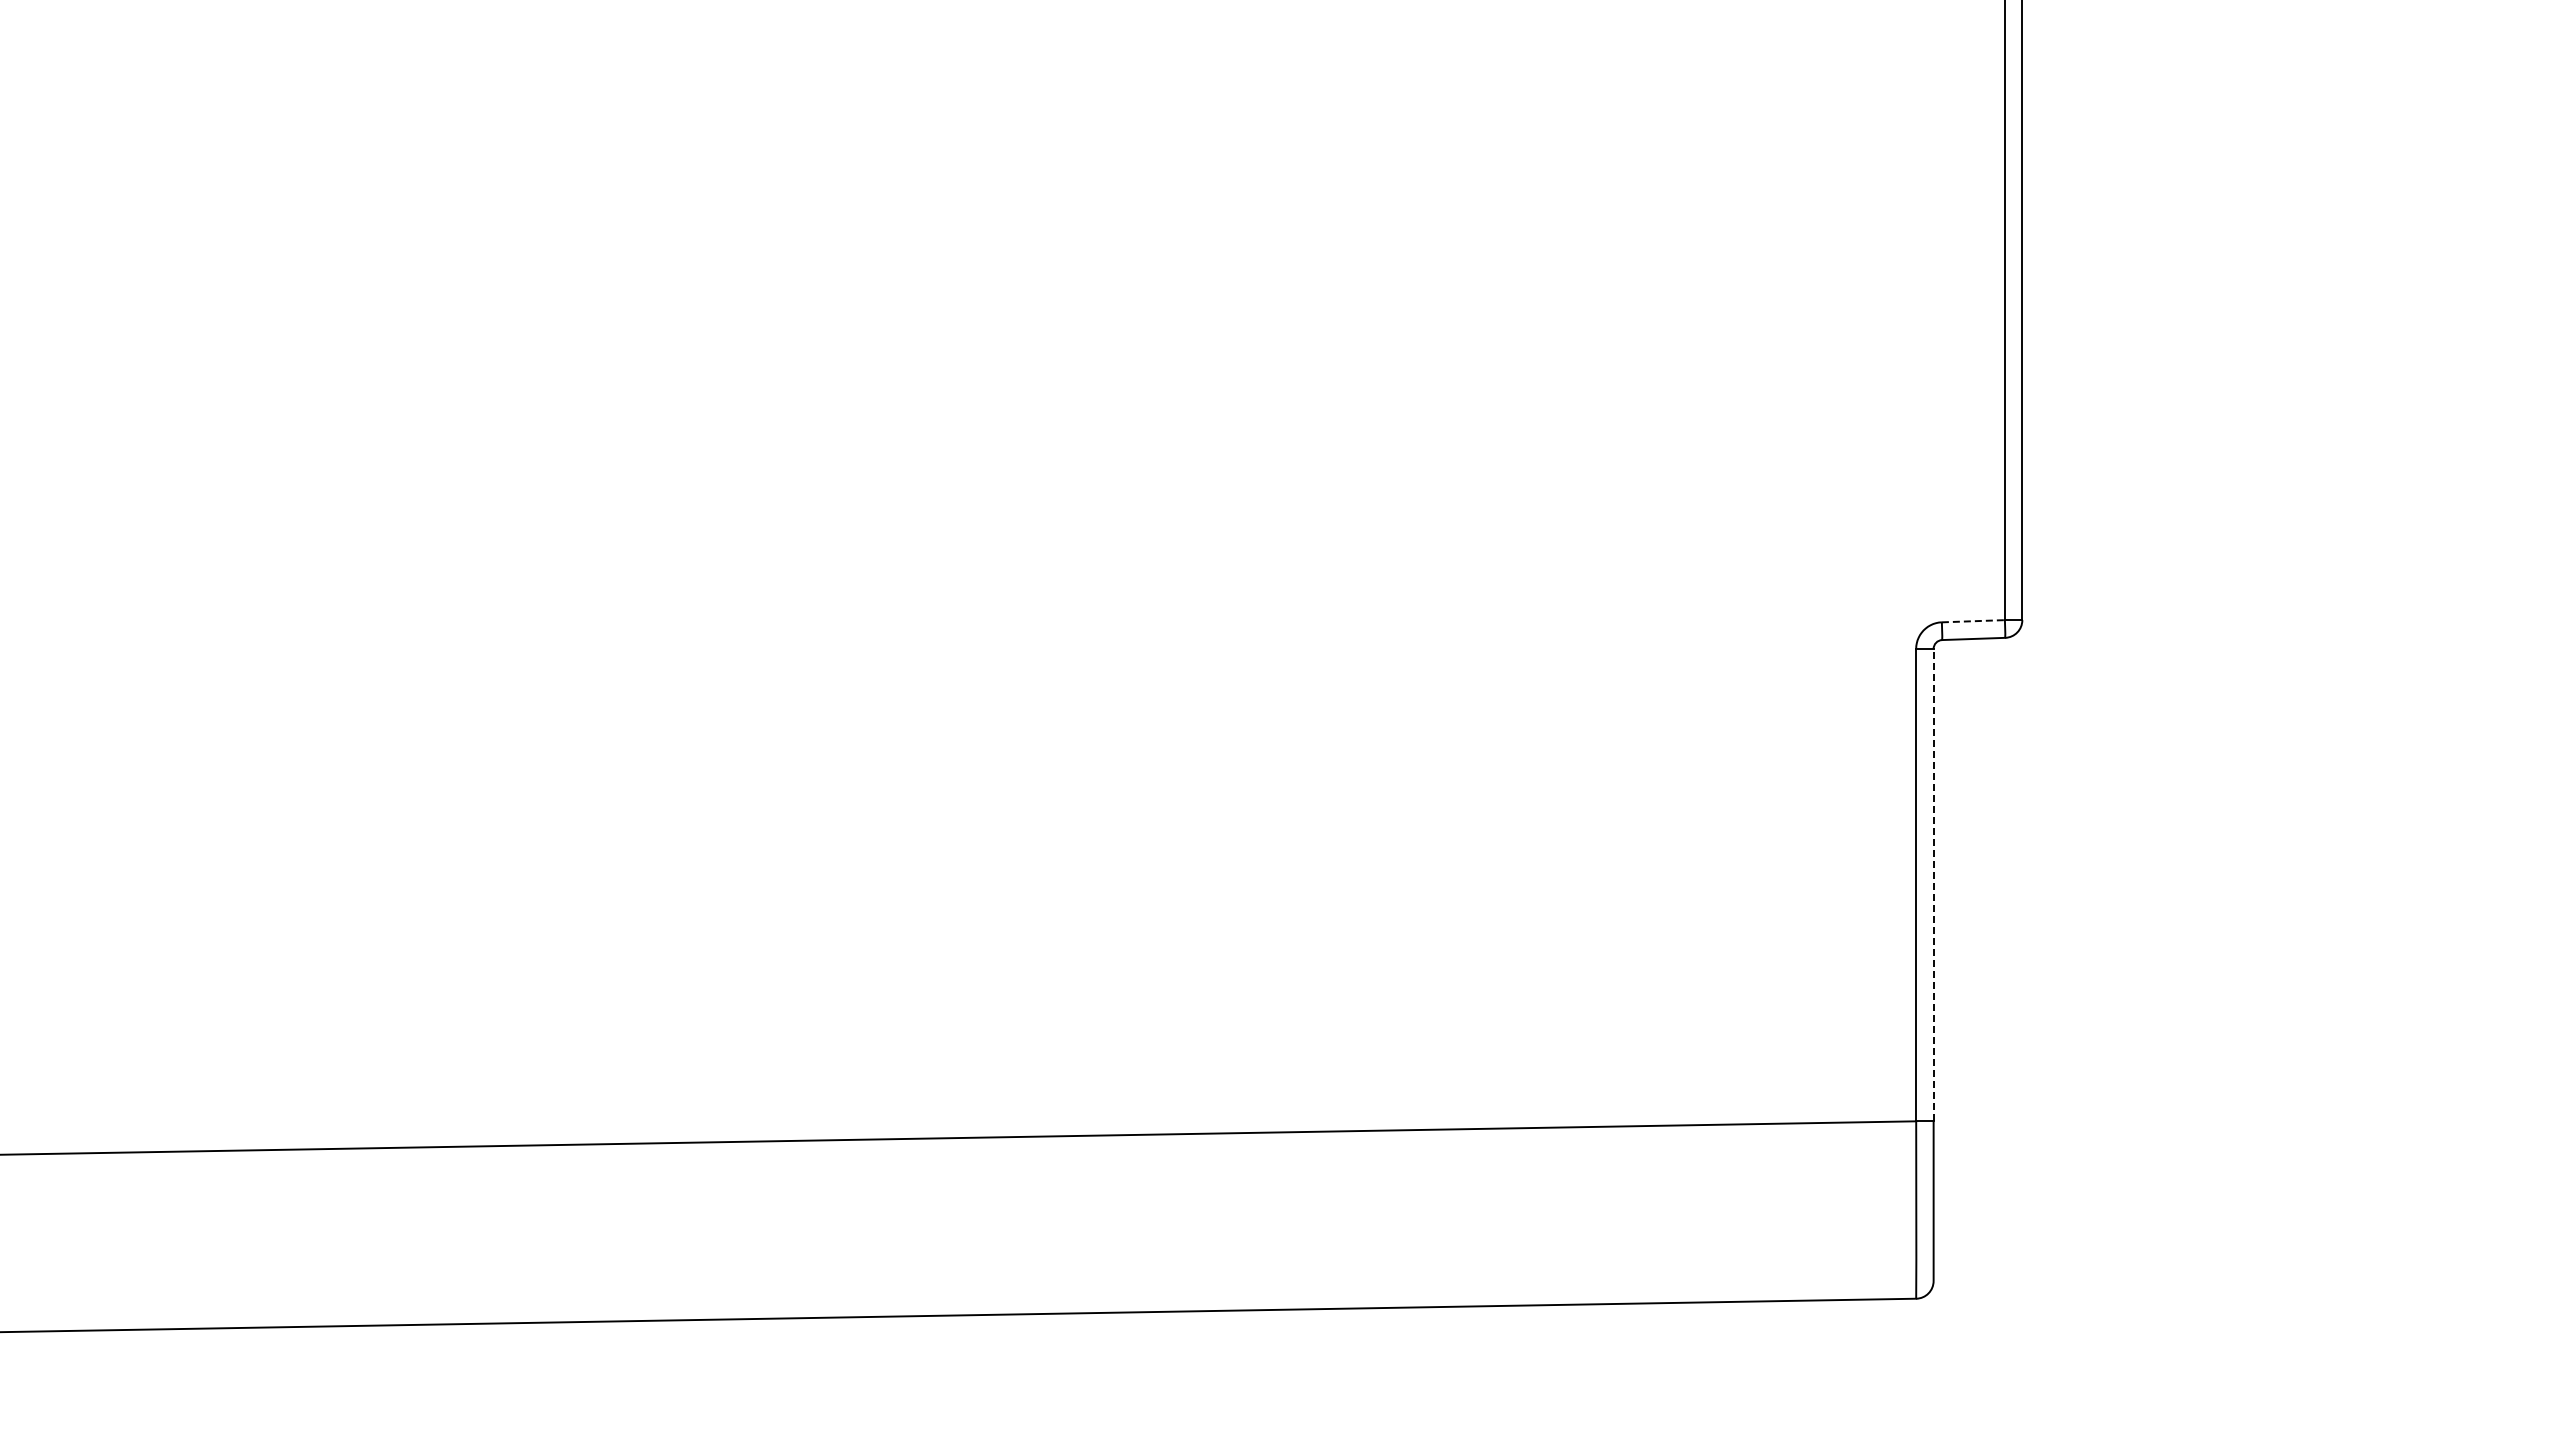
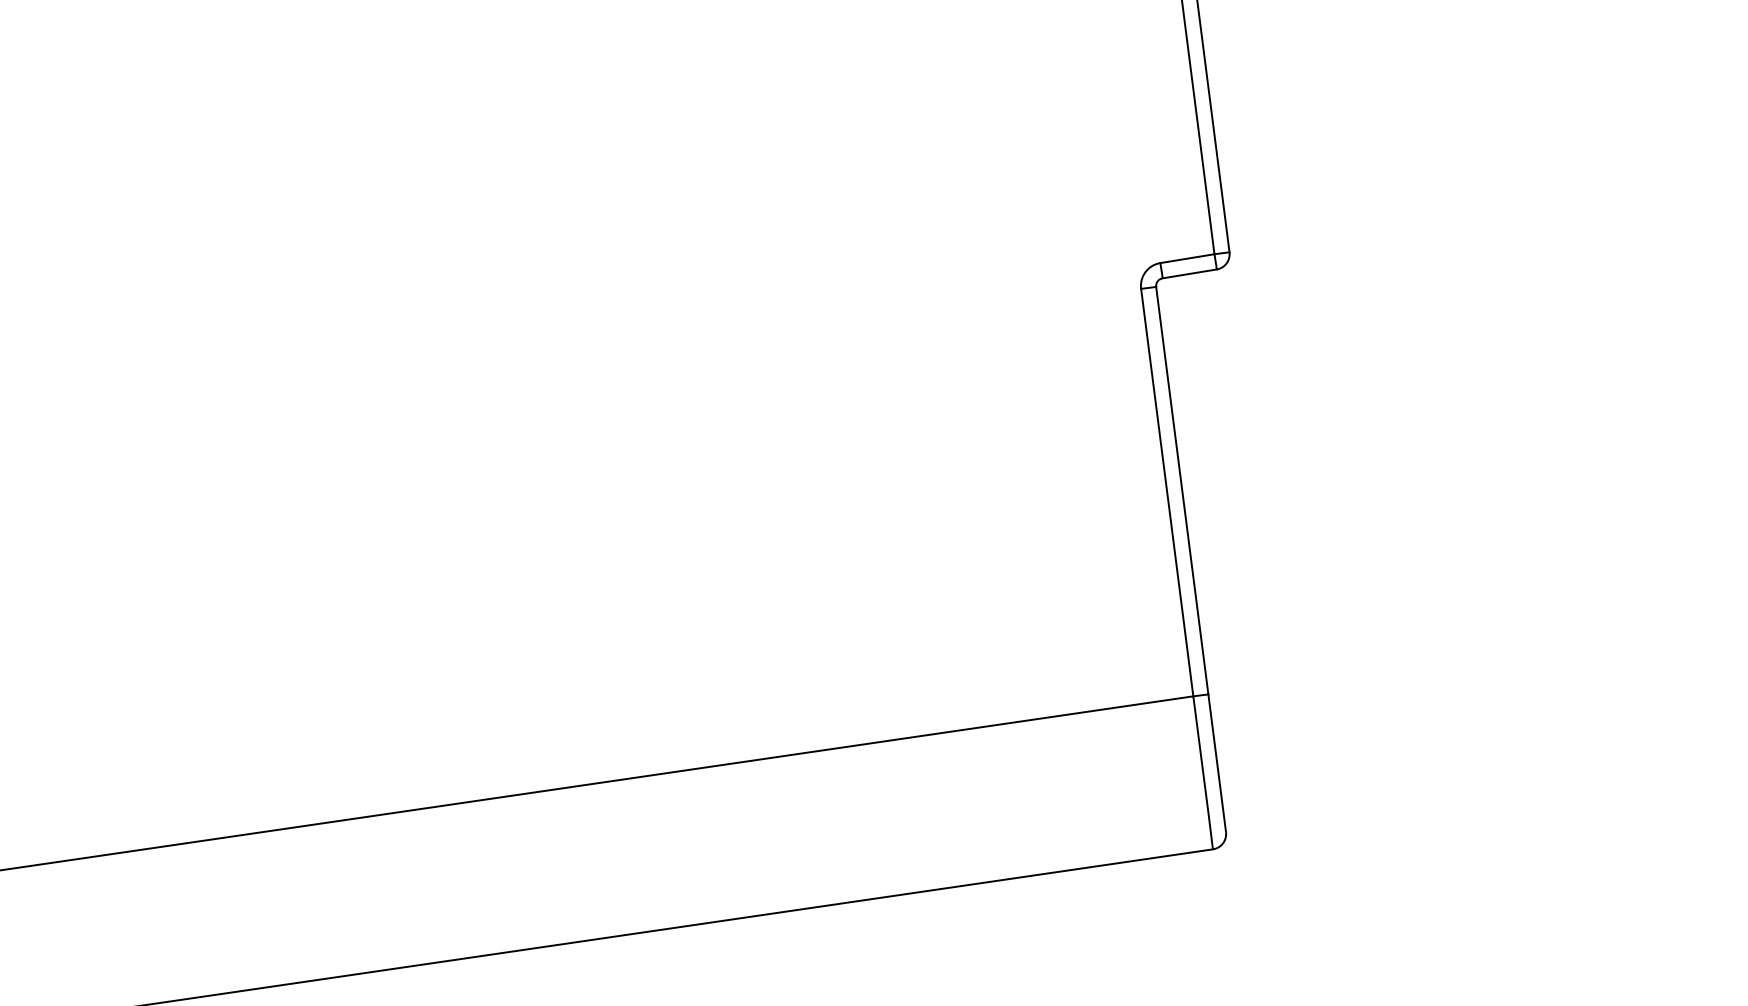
line: (1973, 621) -> (1187, 258), dashed -> solid
line: (1933, 884) -> (1182, 490), dashed -> solid

